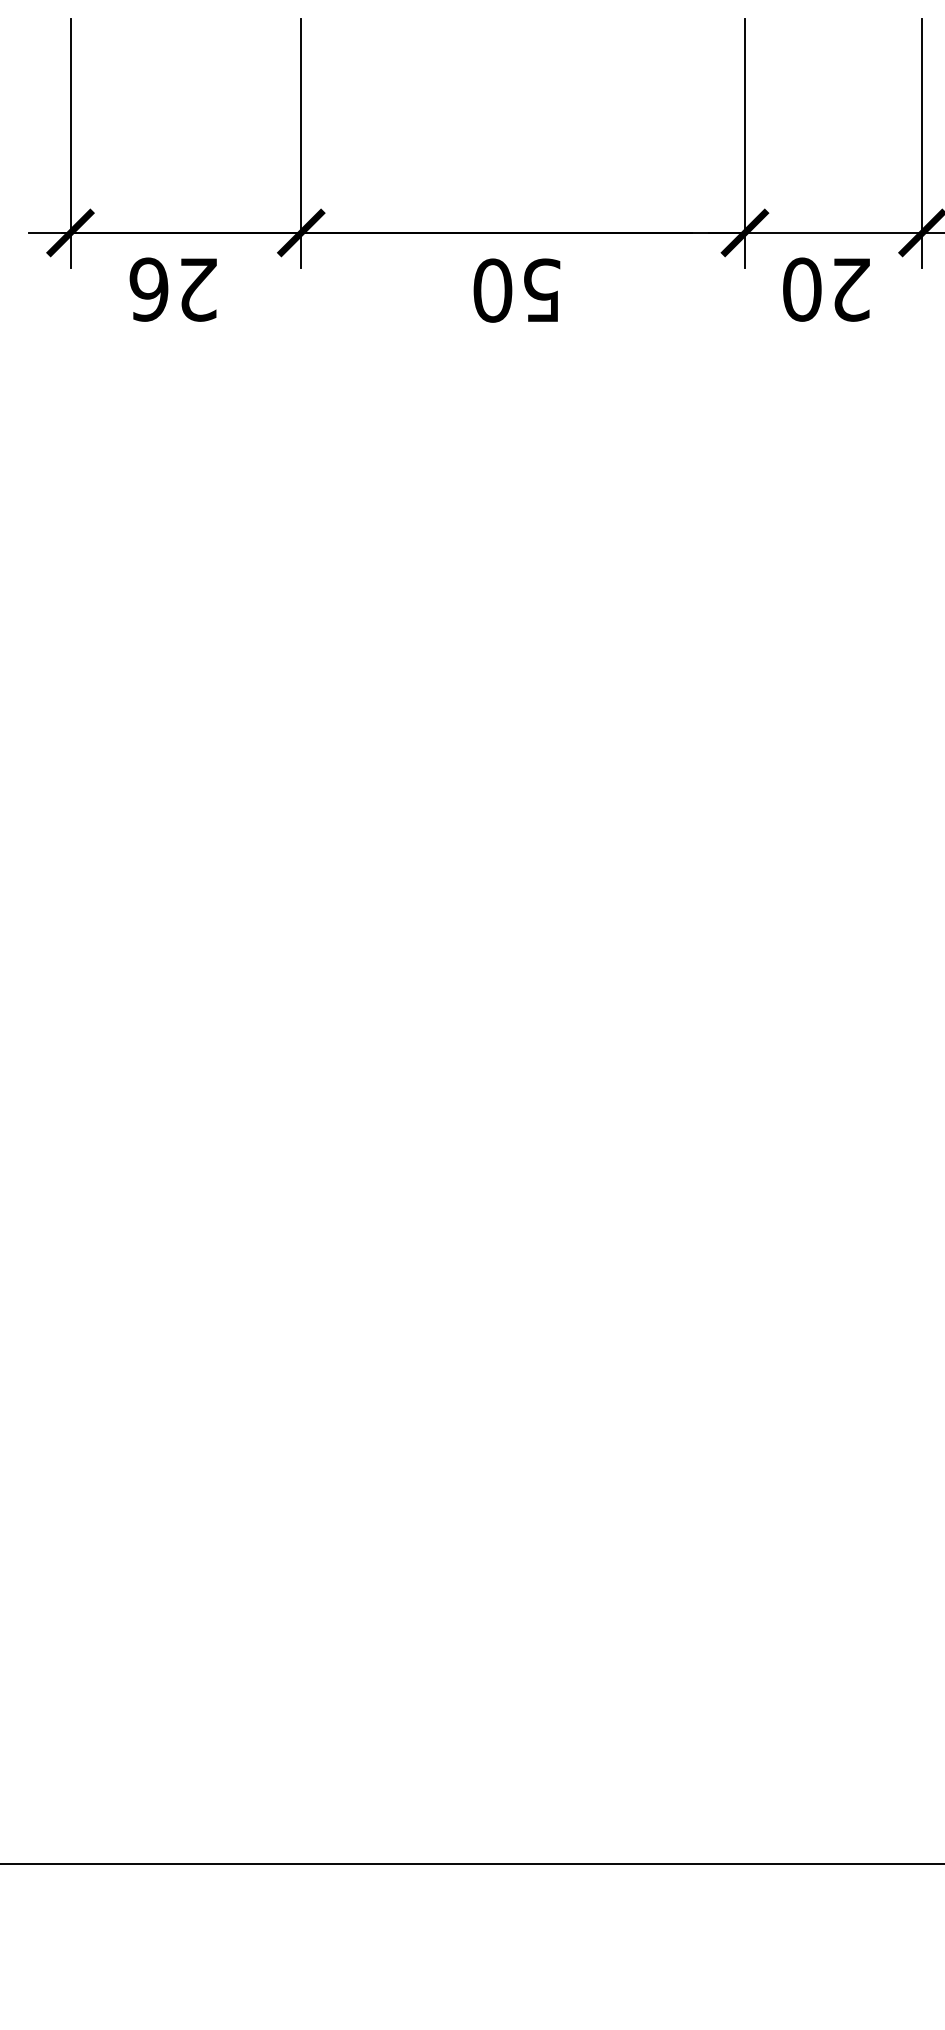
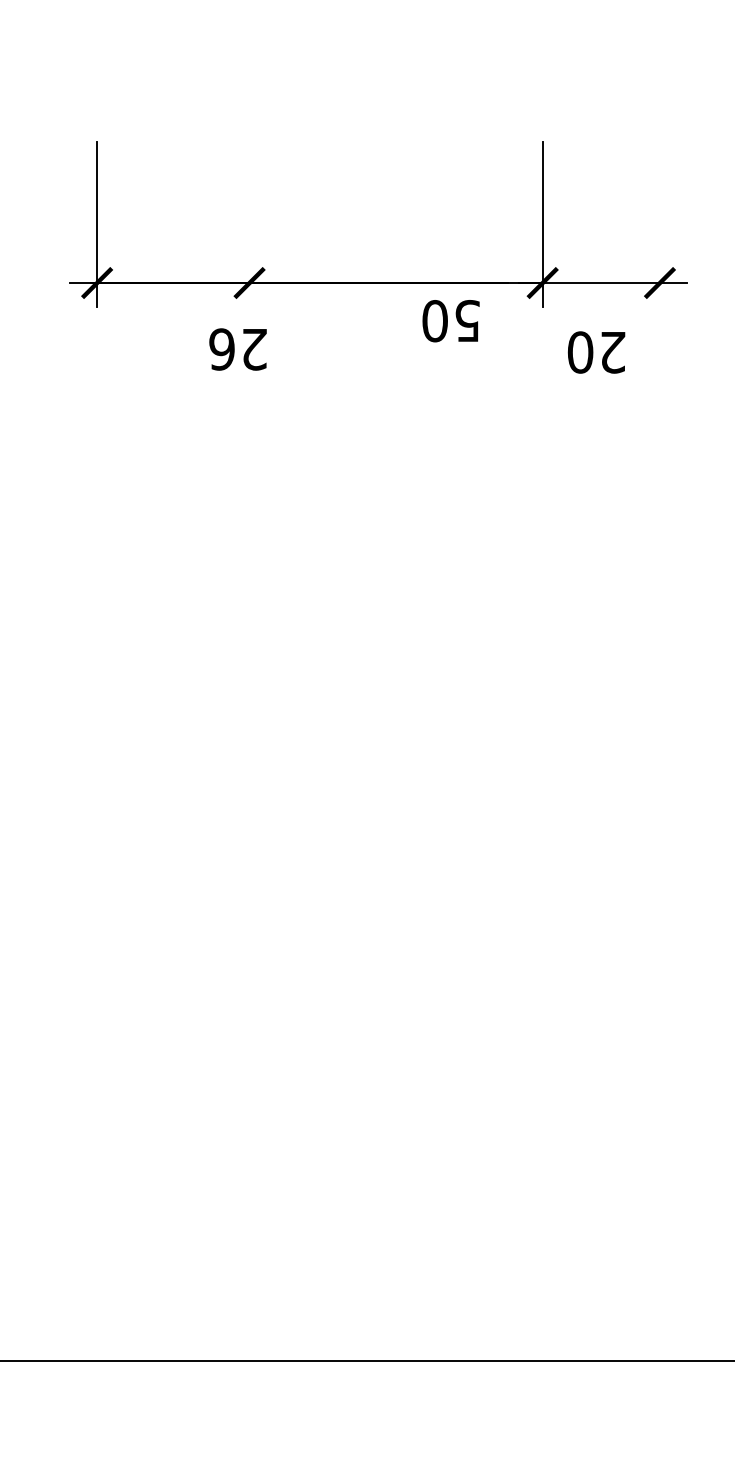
line: (301, 142) -> (249, 223), removed
line: (921, 142) -> (659, 223), removed
text: (172, 289) -> (237, 349), moved
text: (826, 289) -> (596, 352), moved
text: (516, 291) -> (450, 321), moved

